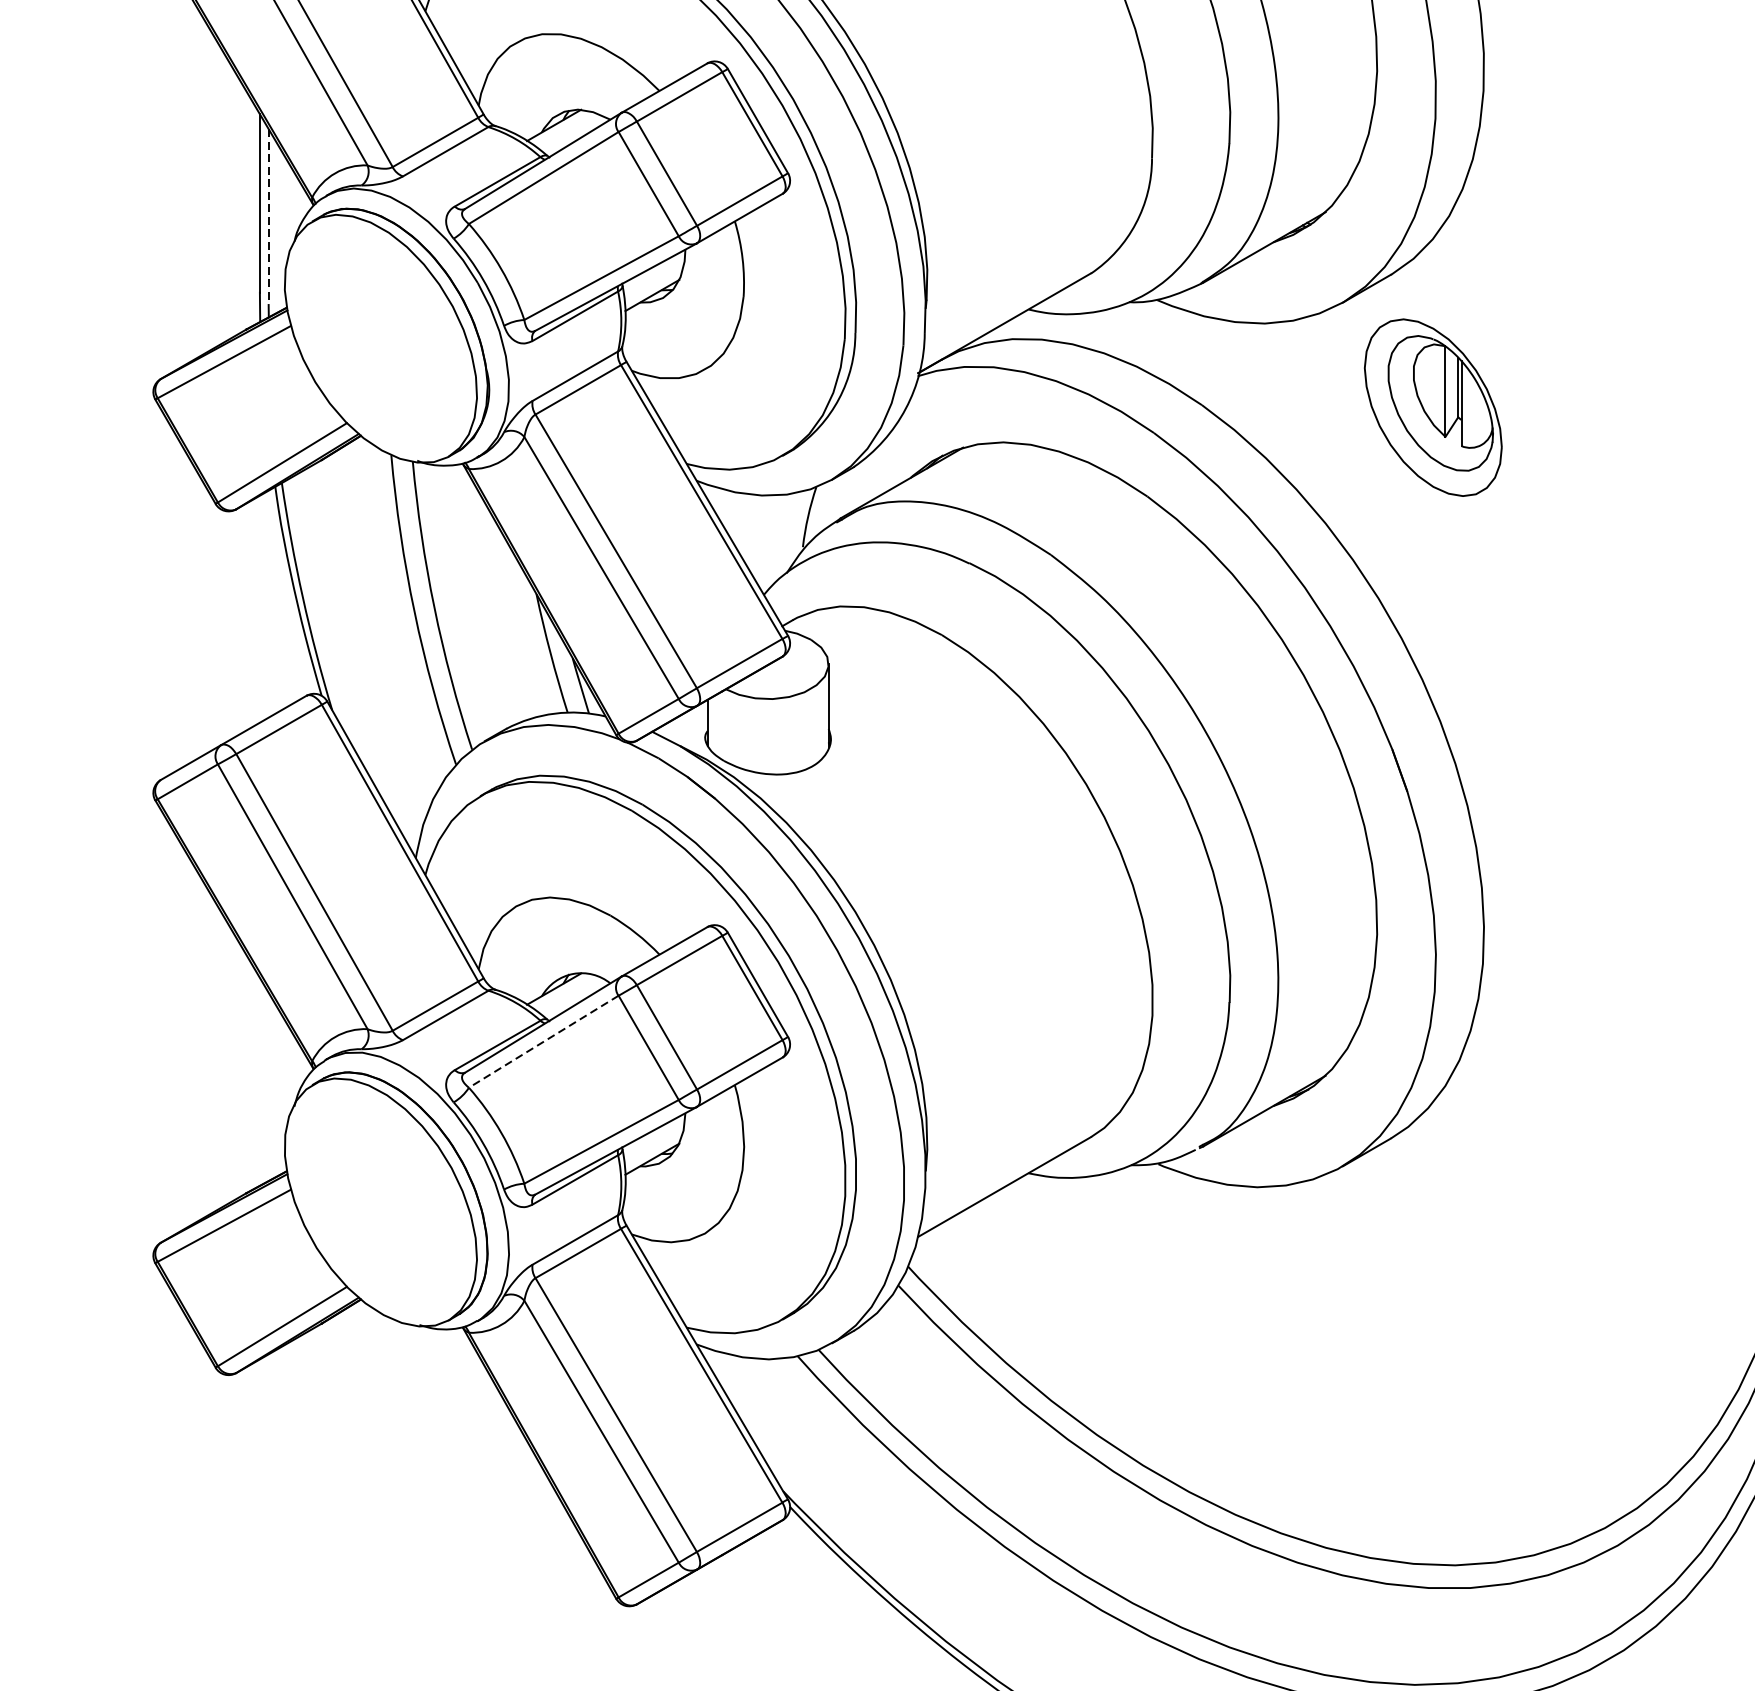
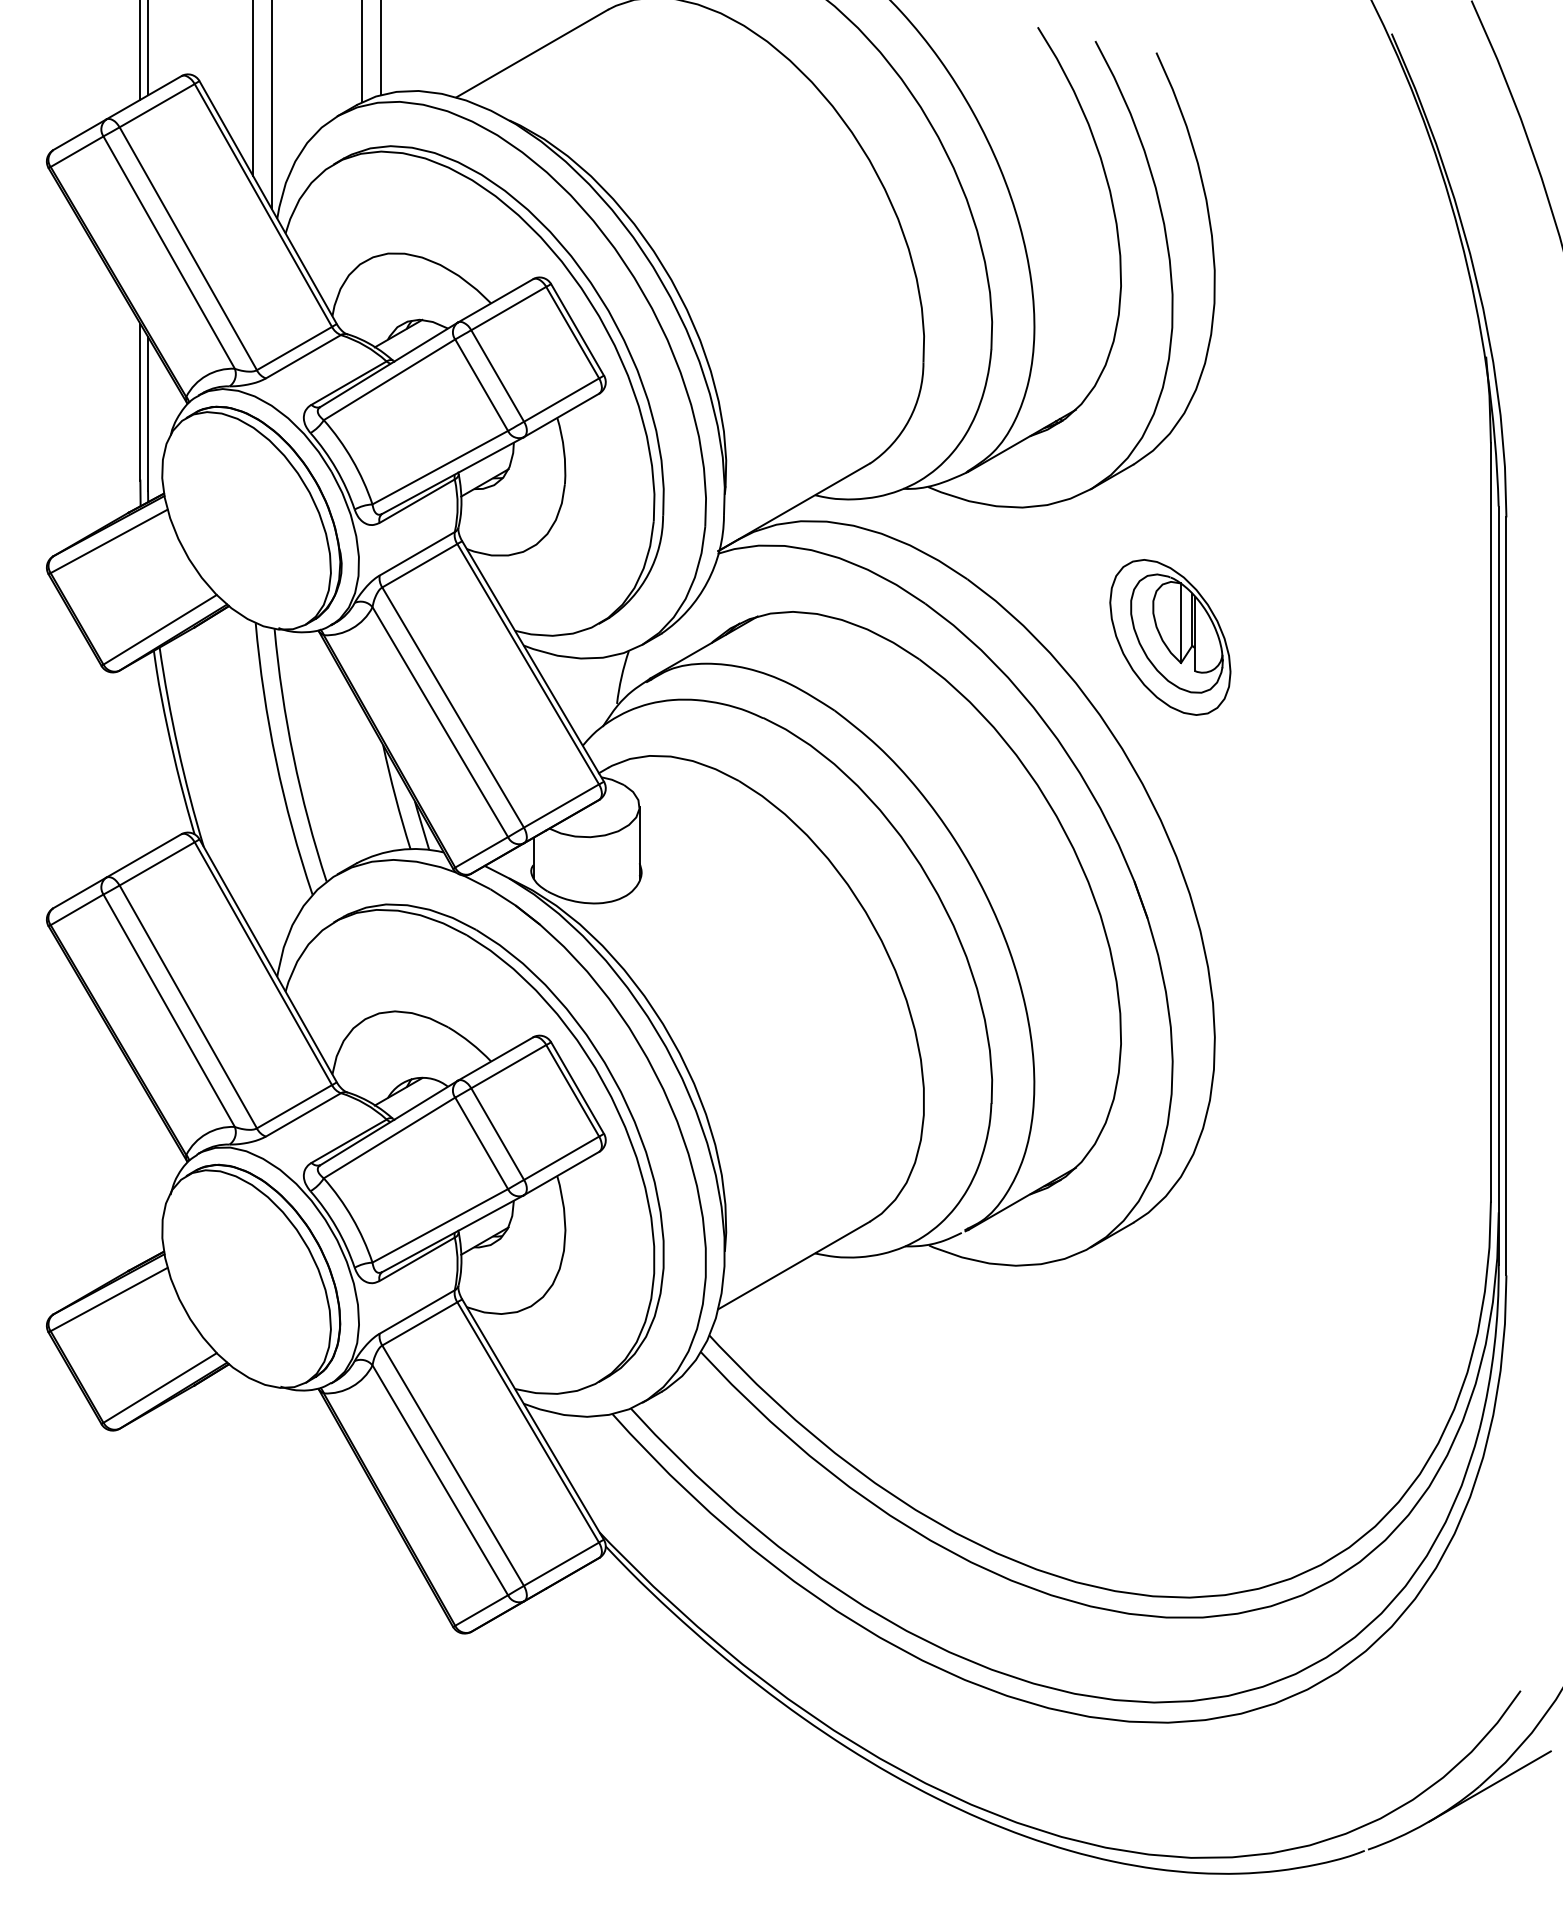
line: (269, 217) -> (148, 414), dashed -> solid
part: (1433, 407) -> (1170, 637), moved
line: (543, 1042) -> (389, 1138), dashed -> solid

